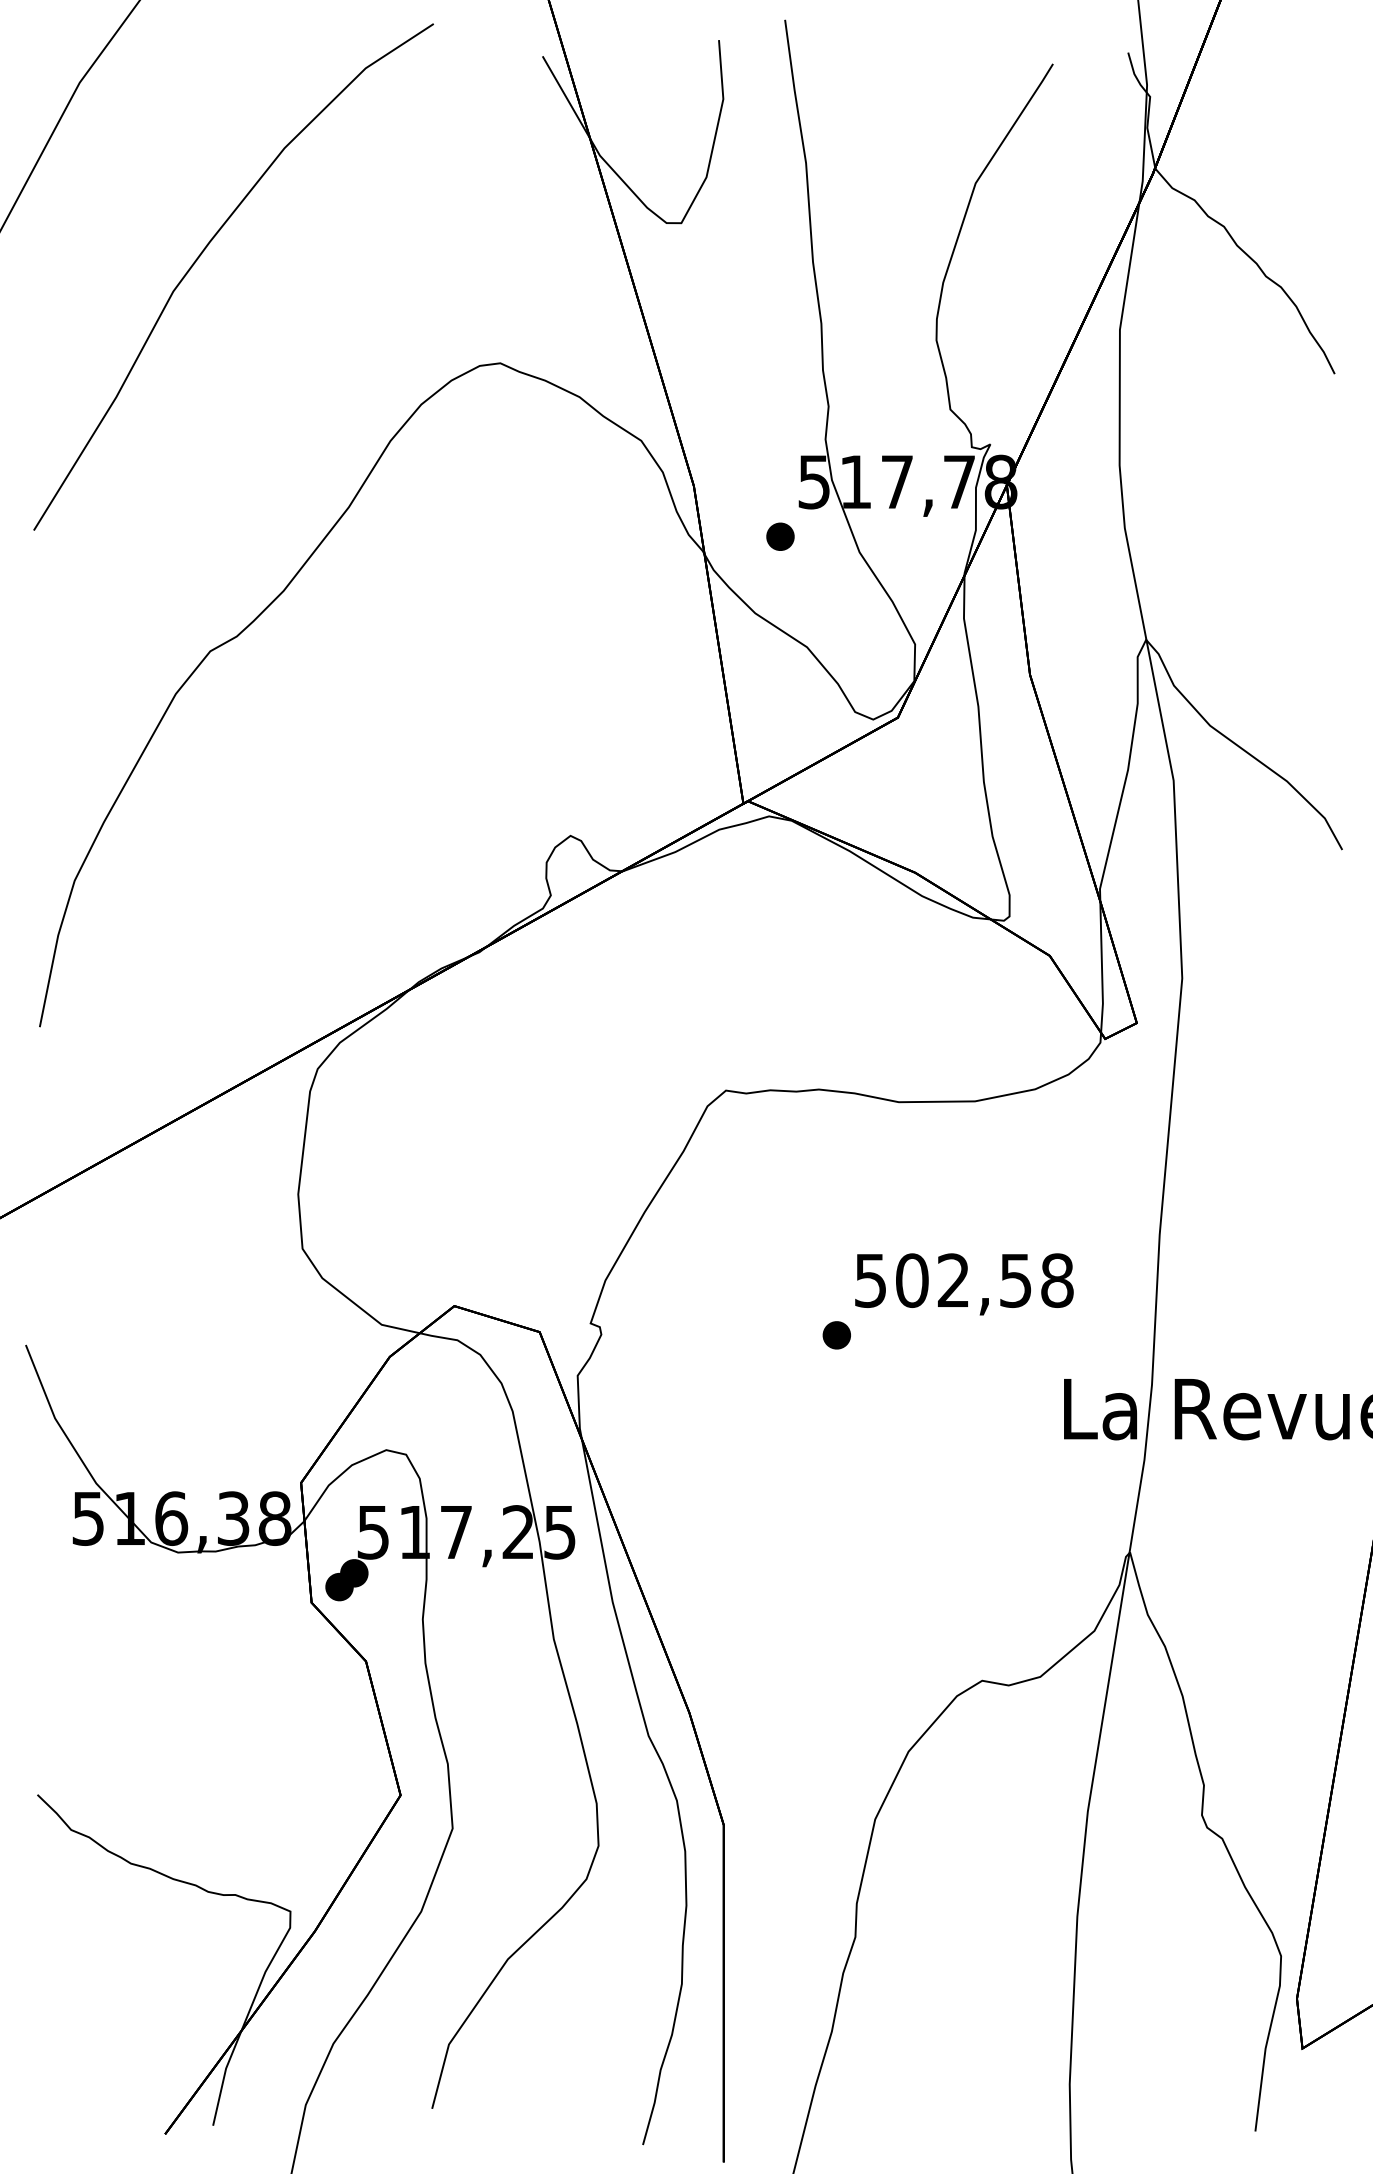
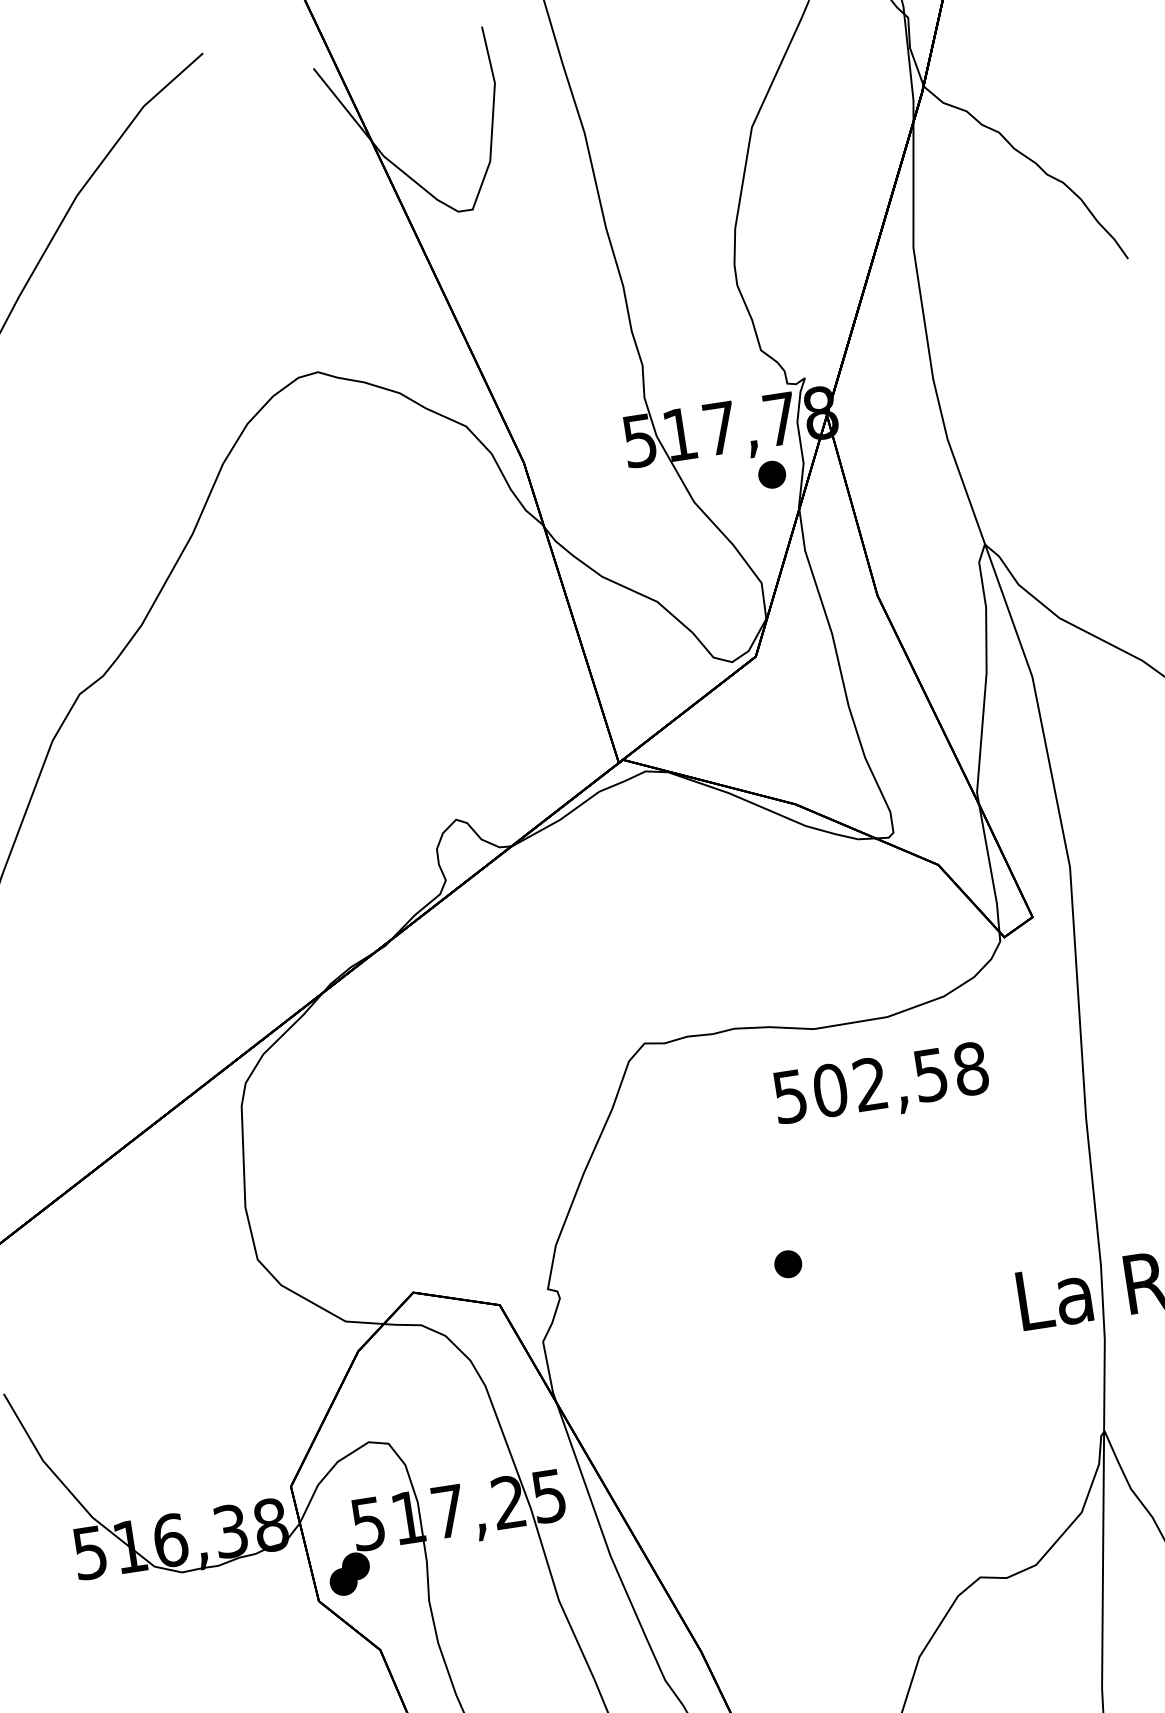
part: (780, 536) -> (772, 474), moved
text: (964, 1284) -> (881, 1086), moved

